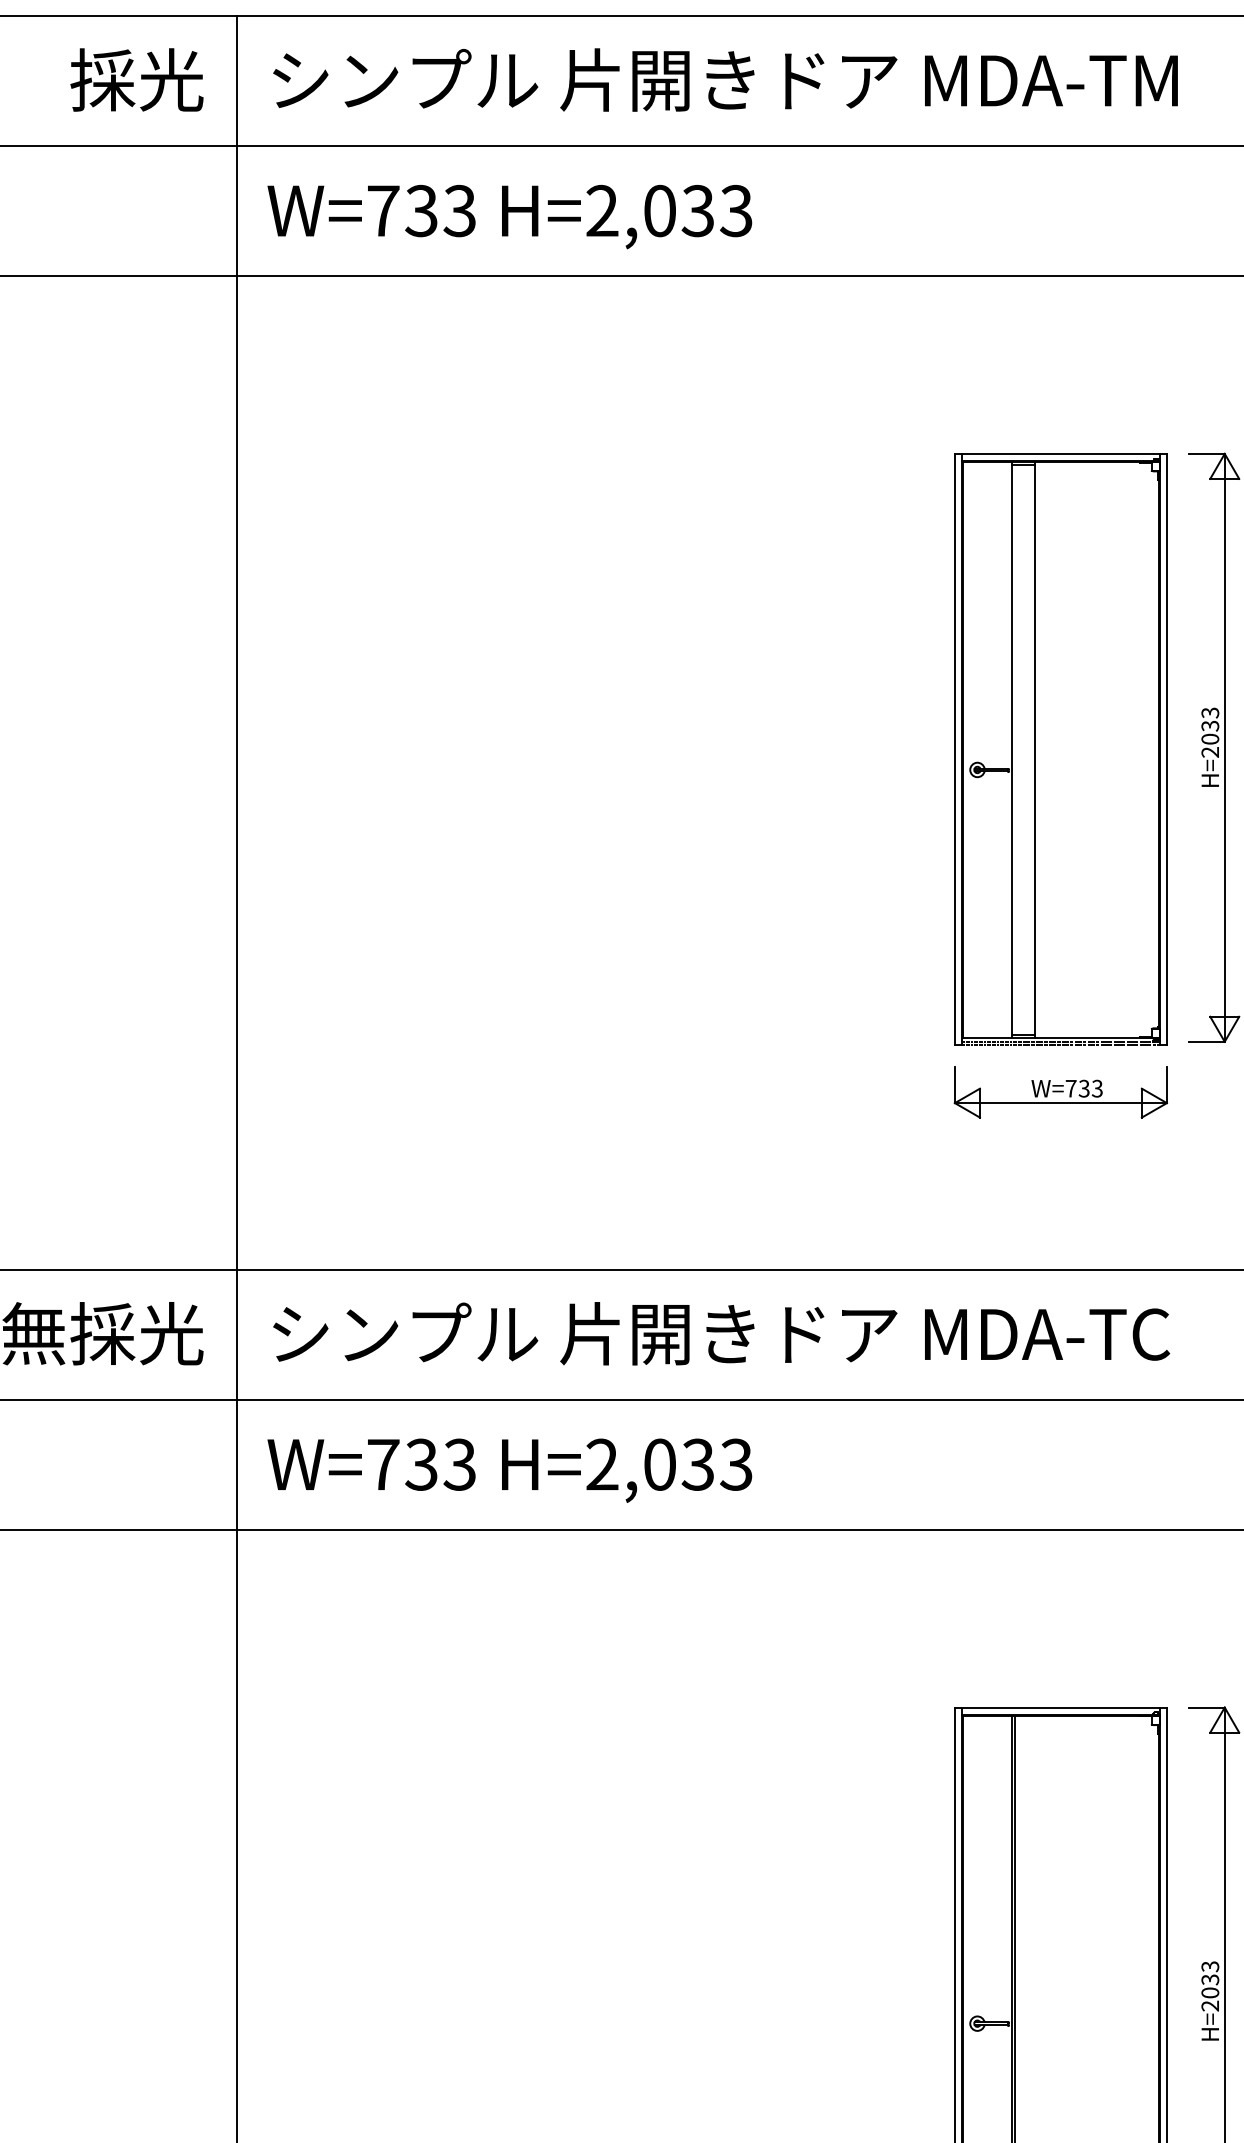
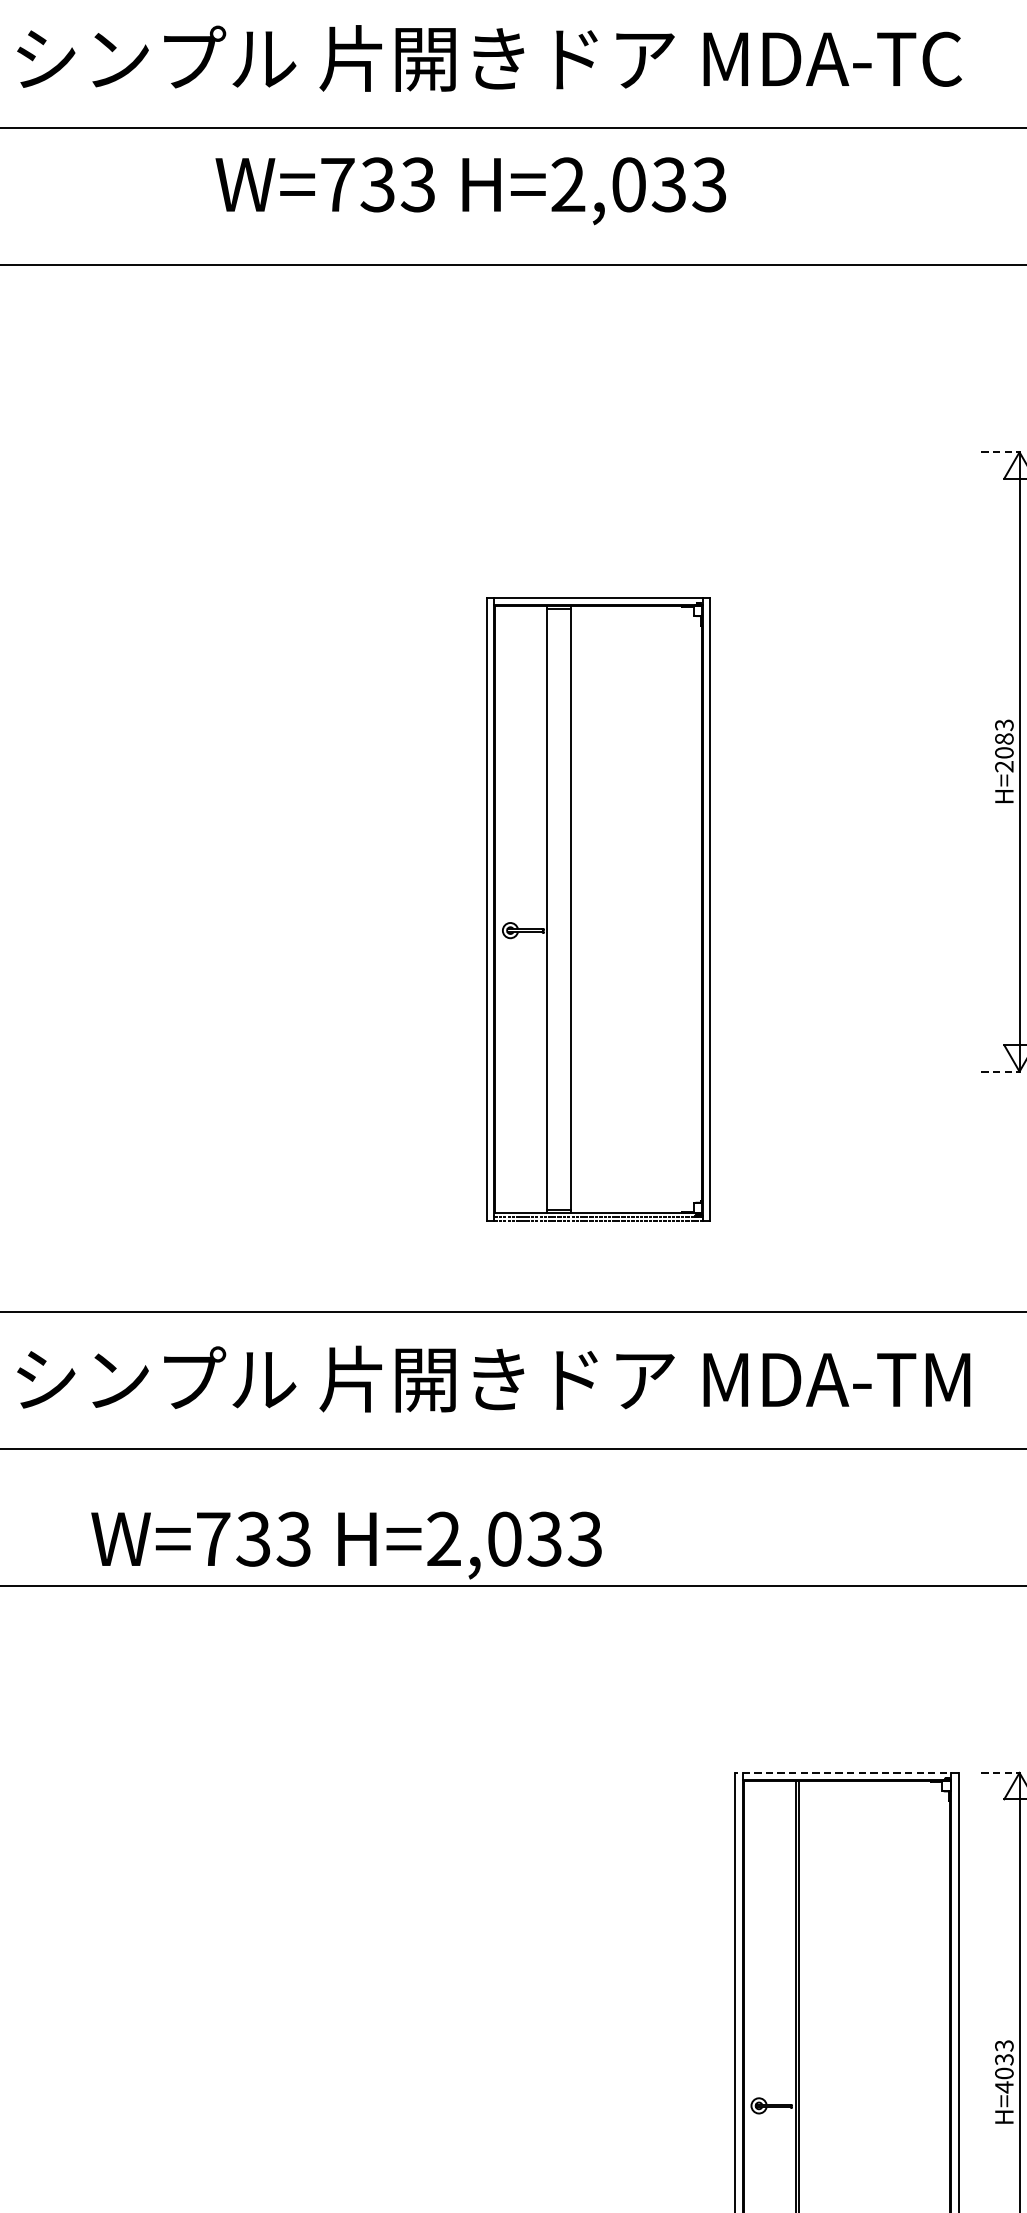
text: (1154, 80) -> (945, 58), シンプル 片開きドア MDA-TM -> シンプル 片開きドア MDA-TC
text: (509, 217) -> (470, 191), moved
line: (1207, 453) -> (1001, 451), solid -> dashed
text: (1210, 725) -> (1004, 738), H=2033 -> H=2083
part: (1060, 749) -> (597, 909), moved
line: (1207, 1041) -> (1001, 1071), solid -> dashed
part: (1060, 1092) -> (846, 1124), removed
text: (1154, 1334) -> (945, 1379), シンプル 片開きドア MDA-TC -> シンプル 片開きドア MDA-TM
text: (509, 1470) -> (346, 1545), moved
line: (1060, 1707) -> (846, 1772), solid -> dashed
line: (1207, 1707) -> (1001, 1772), solid -> dashed
text: (1209, 2006) -> (1003, 2087), H=2033 -> H=4033

